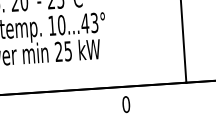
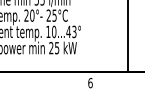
text: (126, 103) -> (90, 82), 0 -> 6

